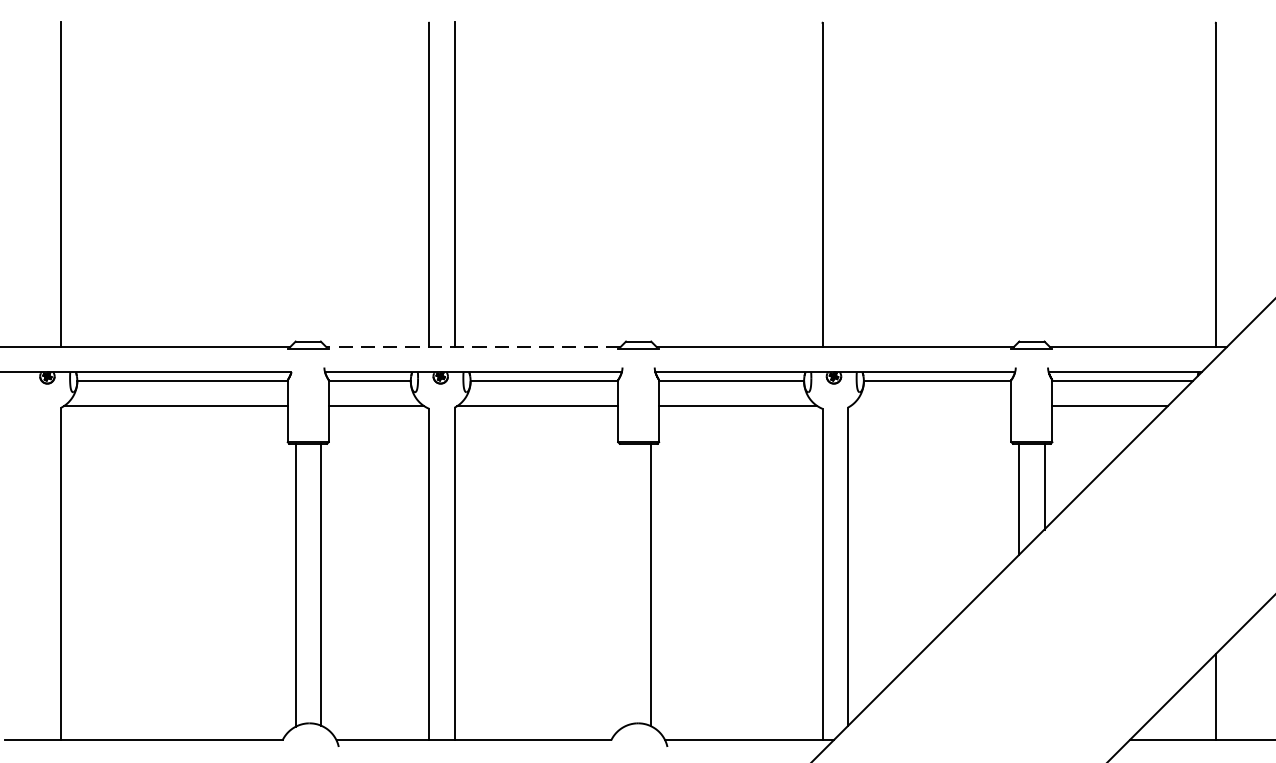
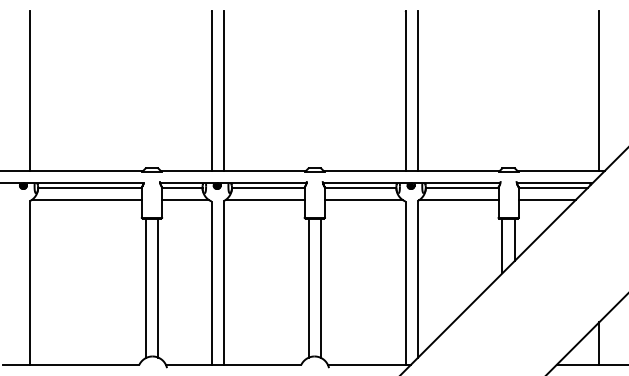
line: (846, 183) -> (417, 90), added
line: (471, 348) -> (232, 171), dashed -> solid
line: (930, 406) -> (458, 200), added
line: (625, 583) -> (308, 287), added

